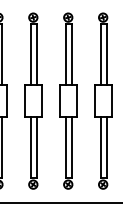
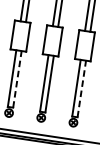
line: (36, 147) -> (17, 79), solid -> dashed
line: (106, 147) -> (81, 88), solid -> dashed

